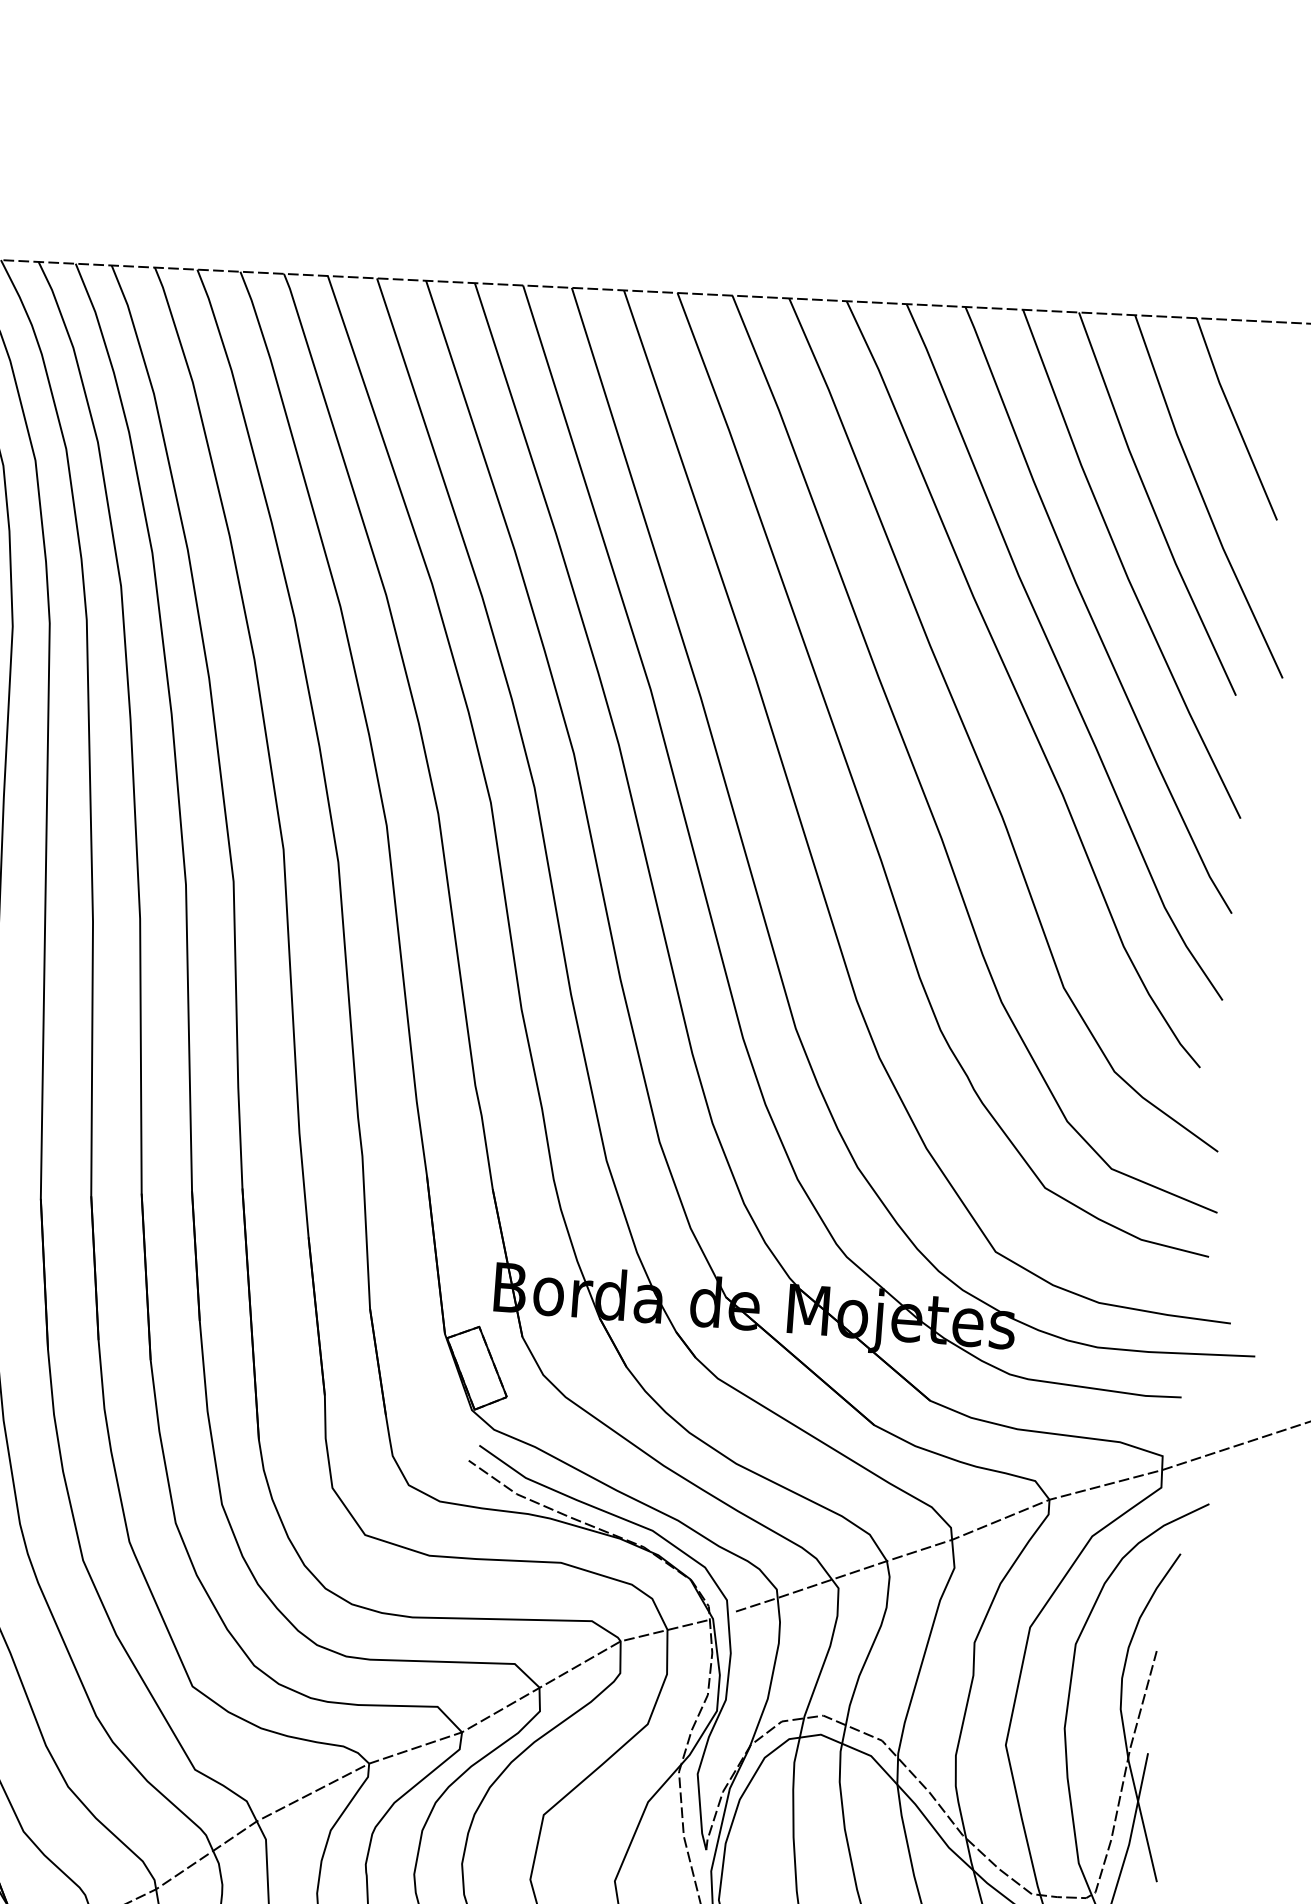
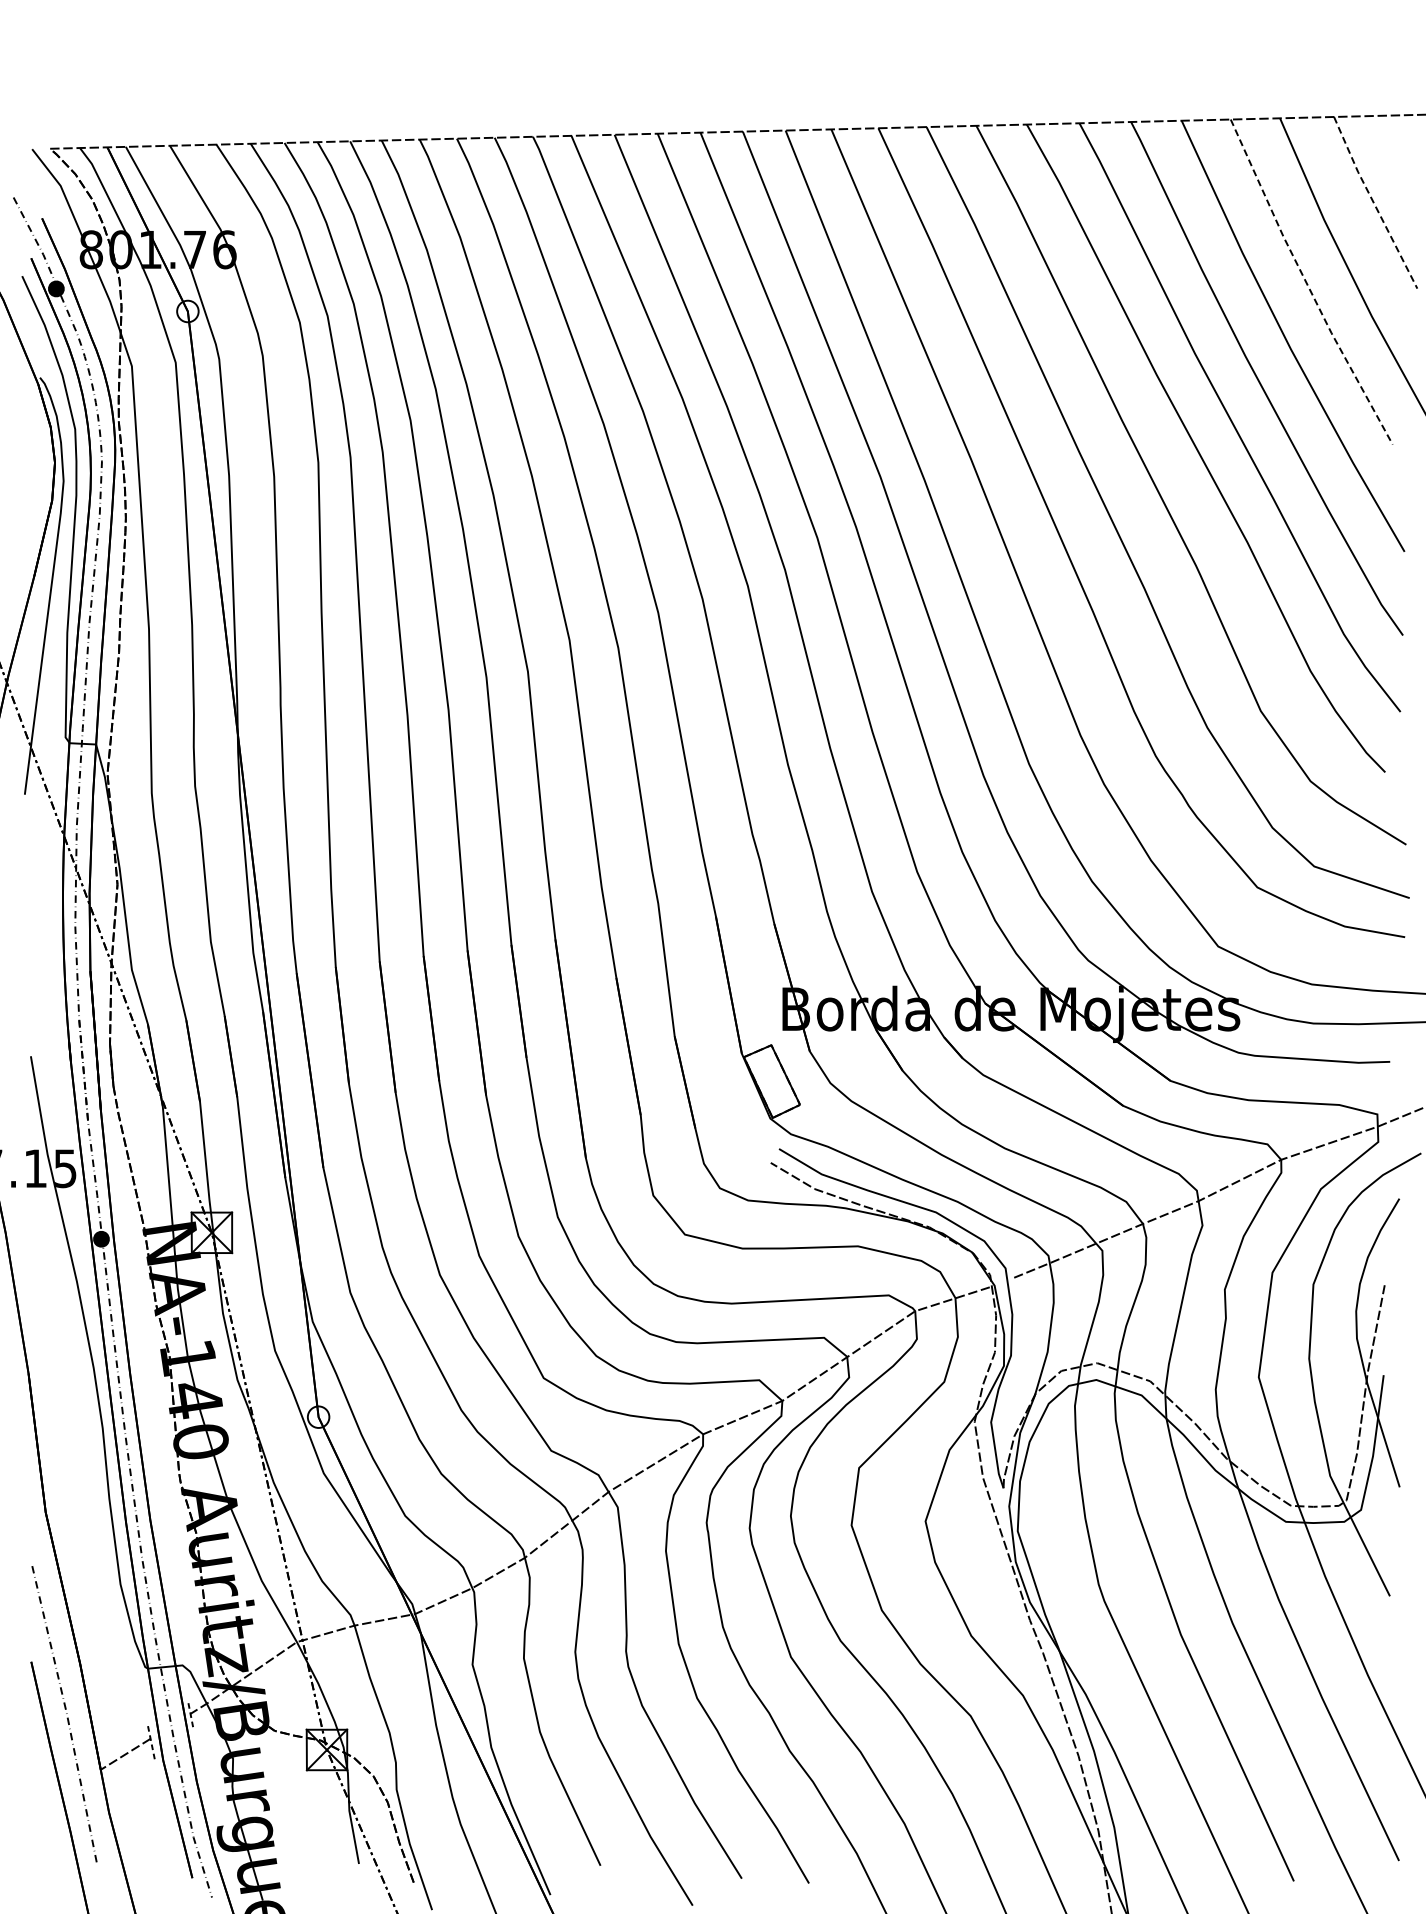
line: (1234, 419) -> (1373, 203), solid -> dashed
line: (1152, 506) -> (1307, 284), solid -> dashed

